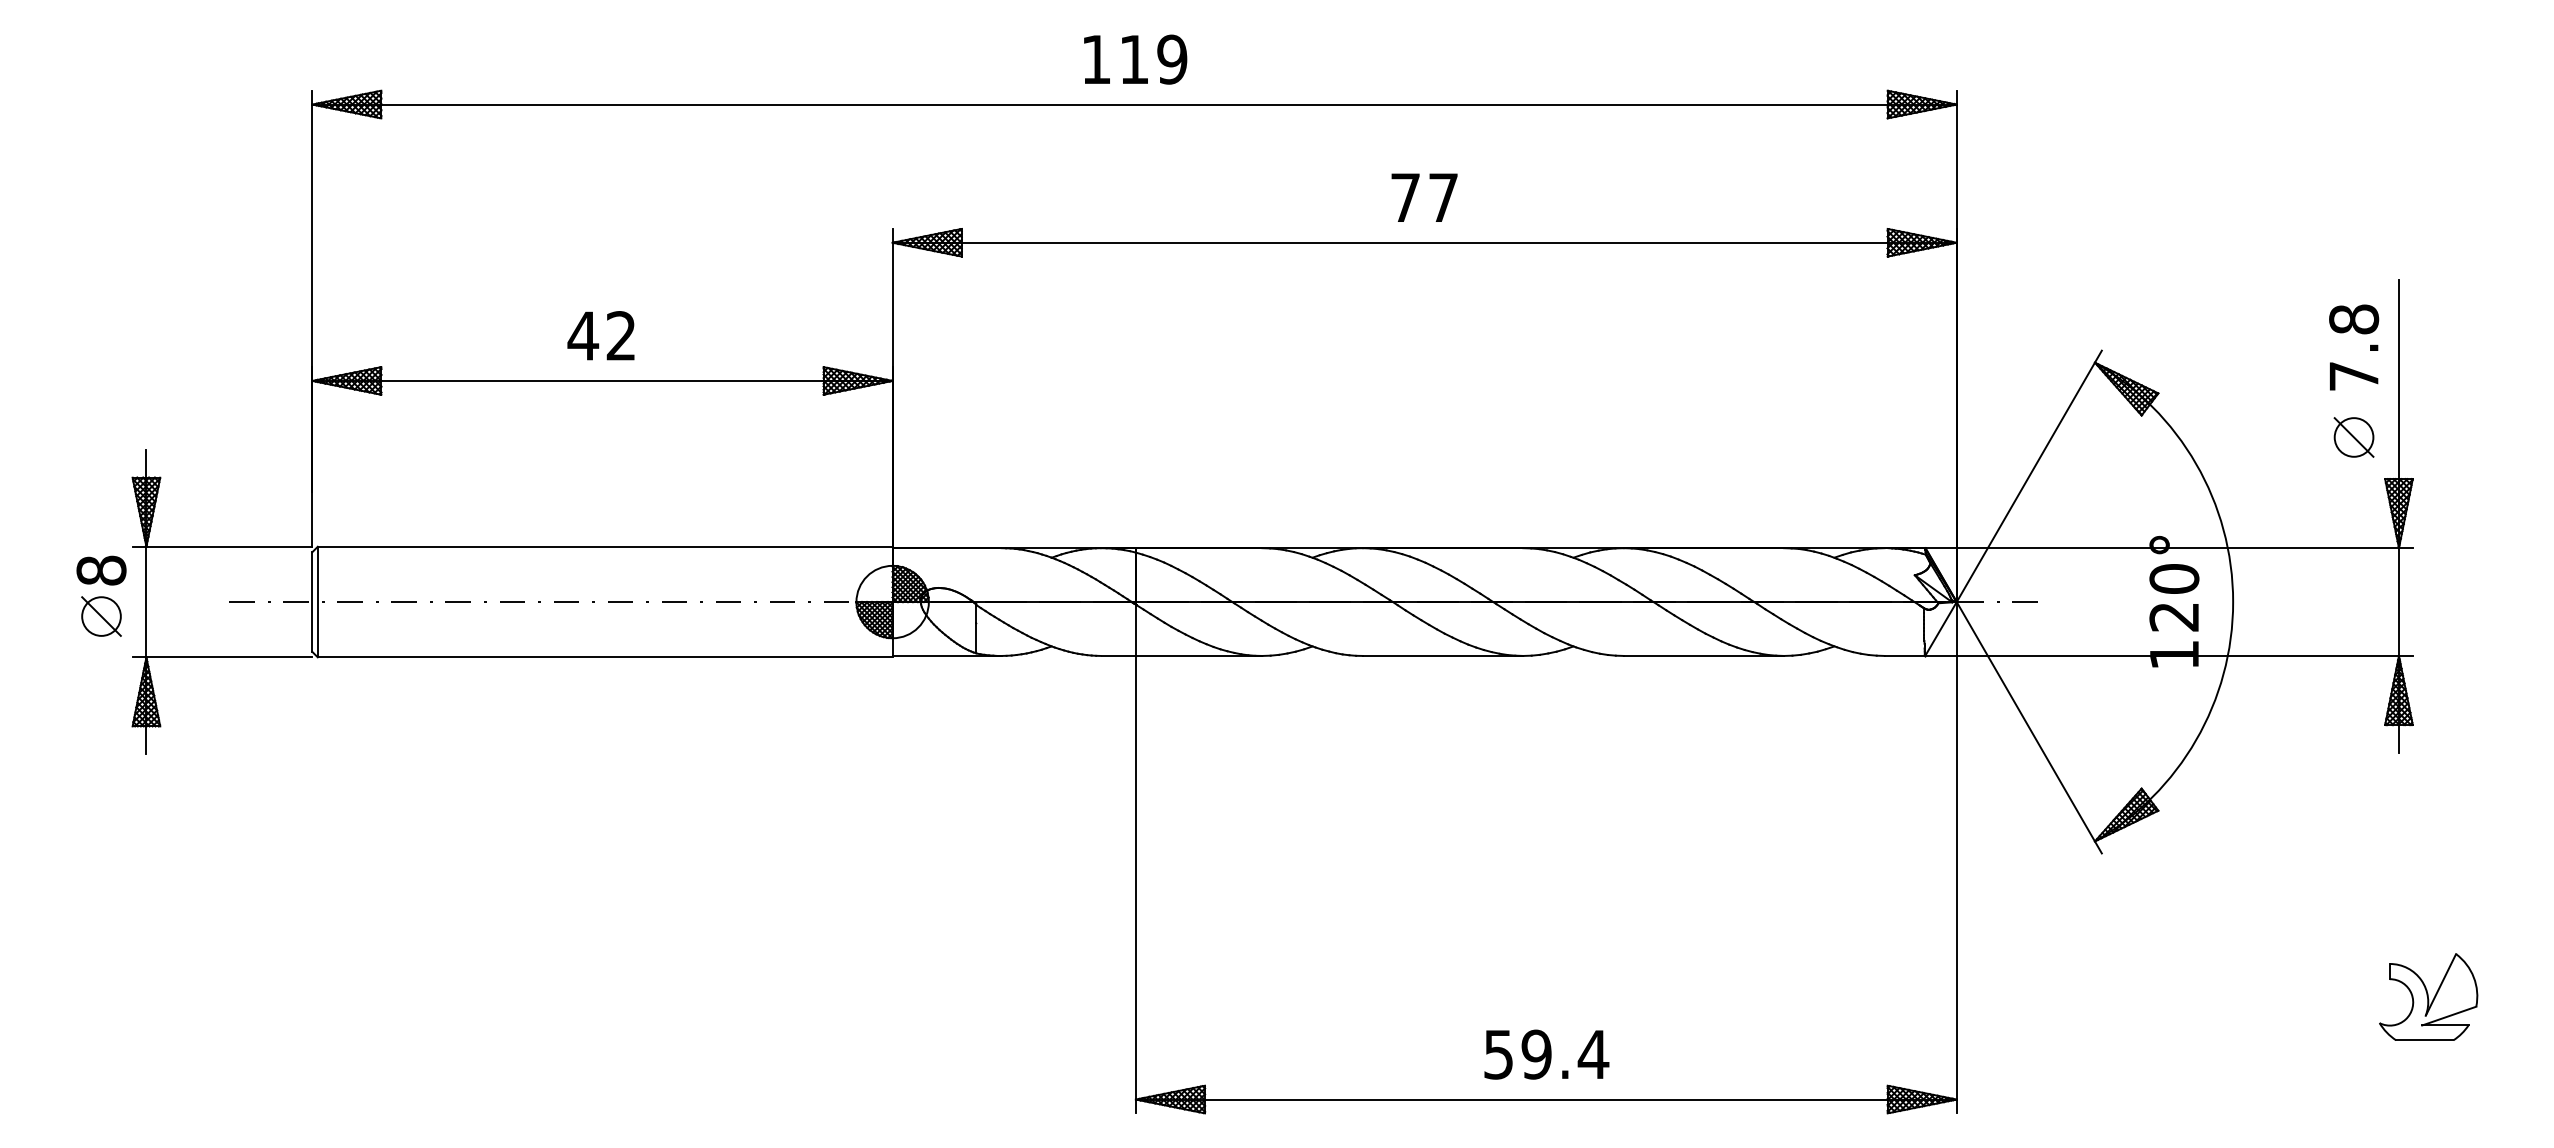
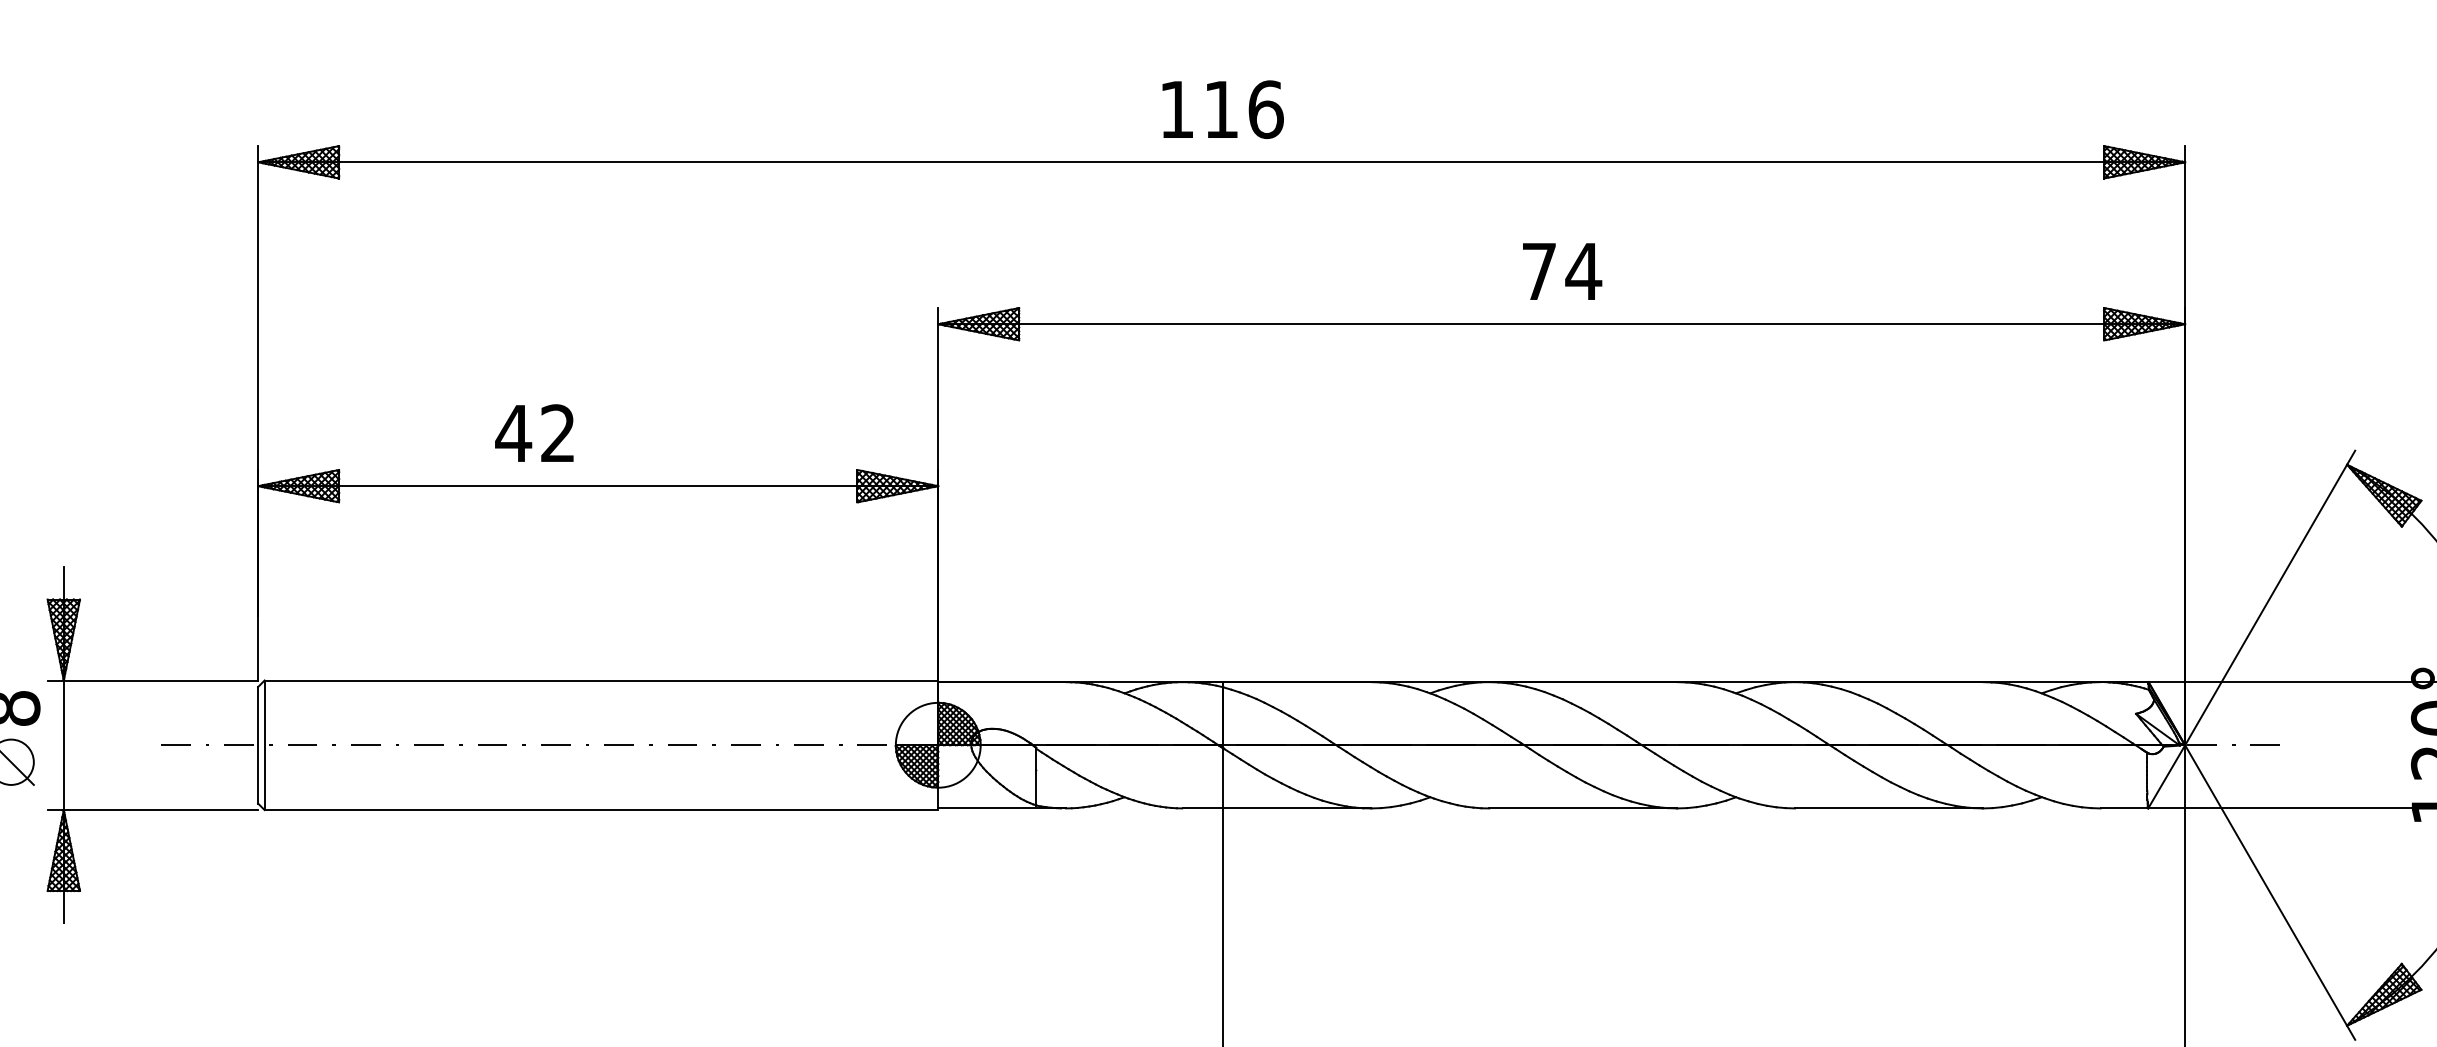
text: (1172, 59) -> (1266, 109), 119 -> 116
text: (1443, 197) -> (1583, 271), 77 -> 74
text: (600, 335) -> (533, 432), moved

